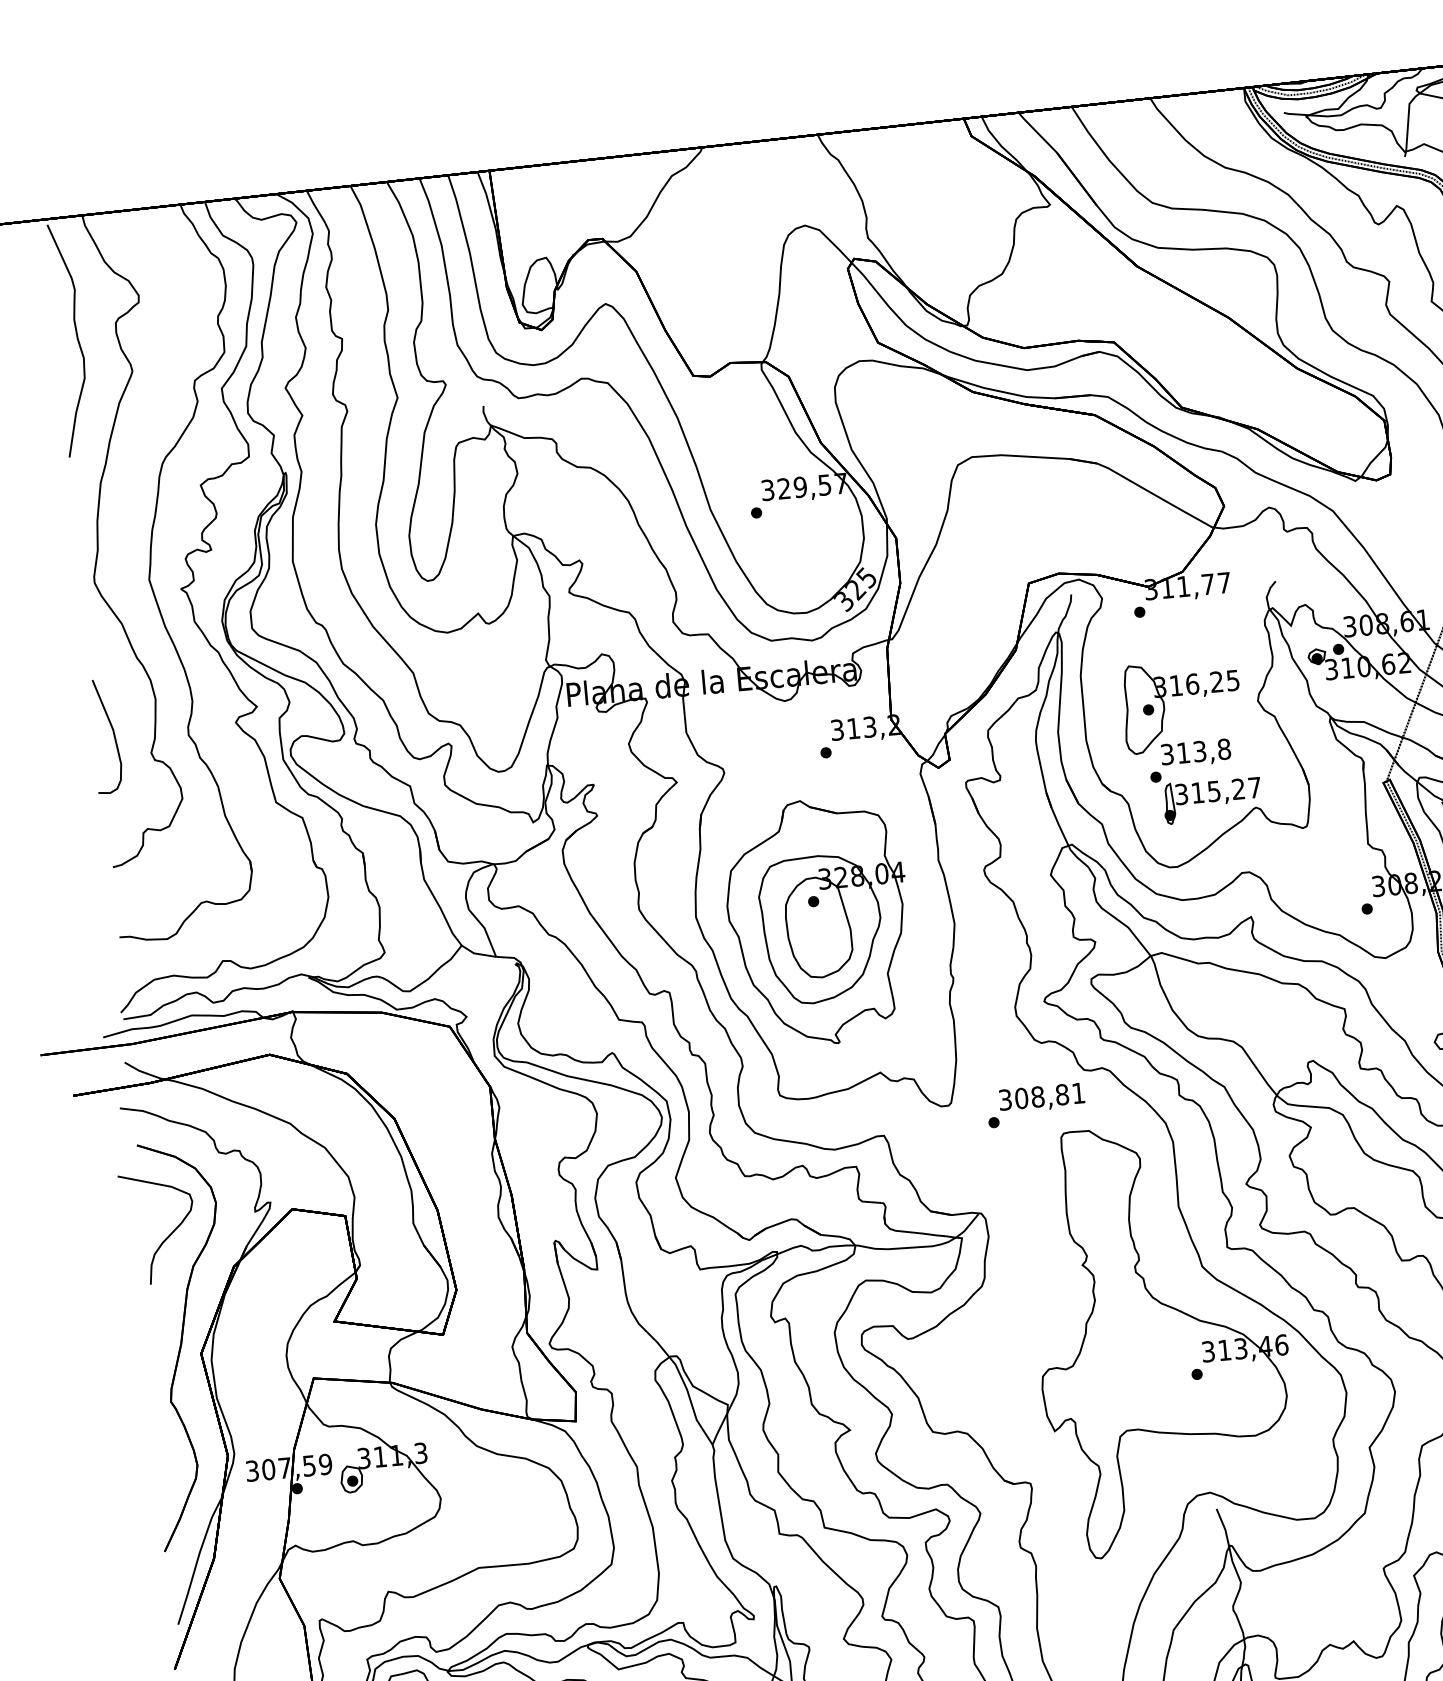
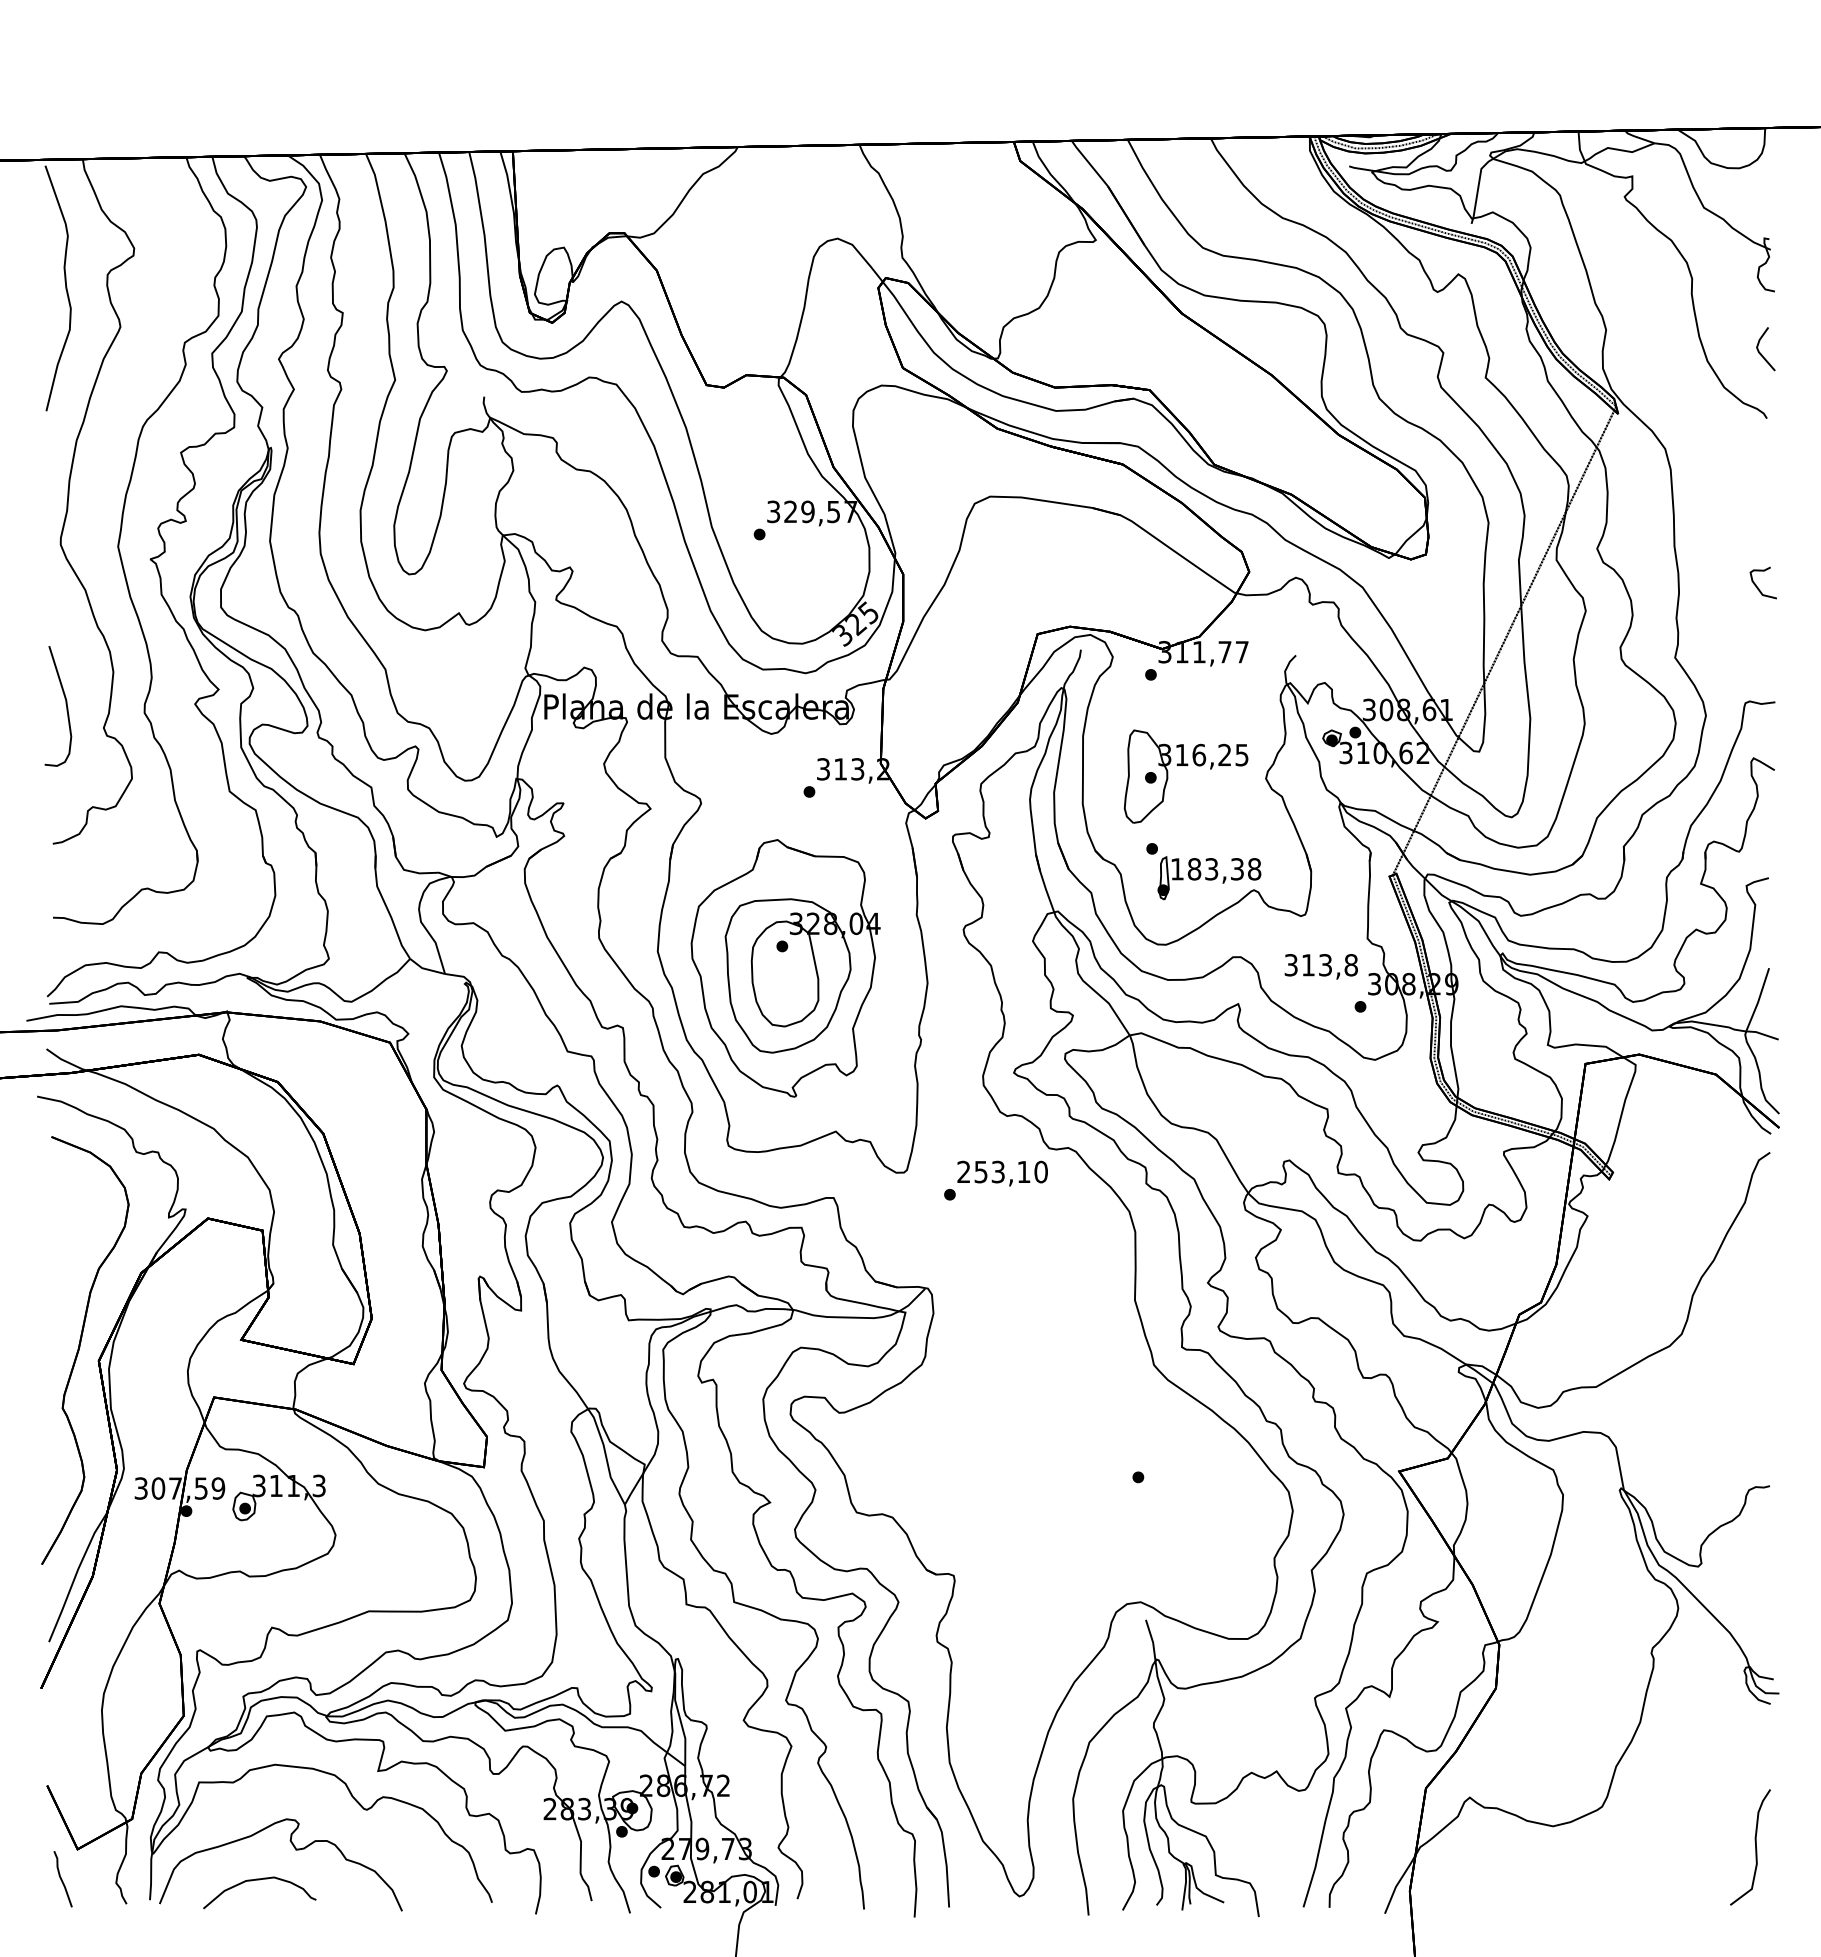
text: (1195, 753) -> (1320, 966), moved
text: (1218, 791) -> (1216, 869), 315,27 -> 183,38
text: (1041, 1096) -> (1002, 1171), 308,81 -> 253,10
part: (169, 1234) -> (76, 1233), removed
part: (1162, 1338) -> (1105, 1436), removed

